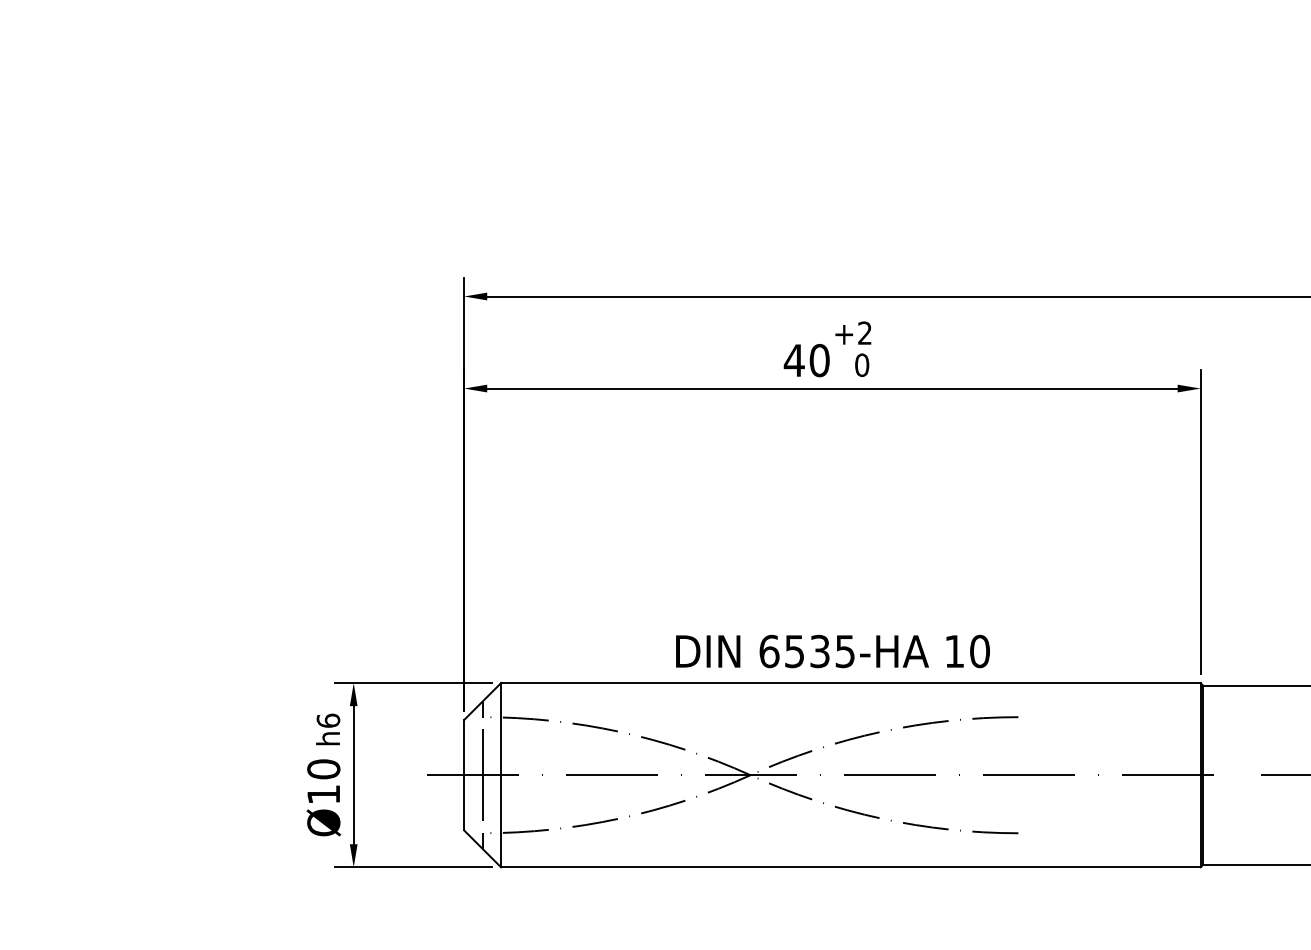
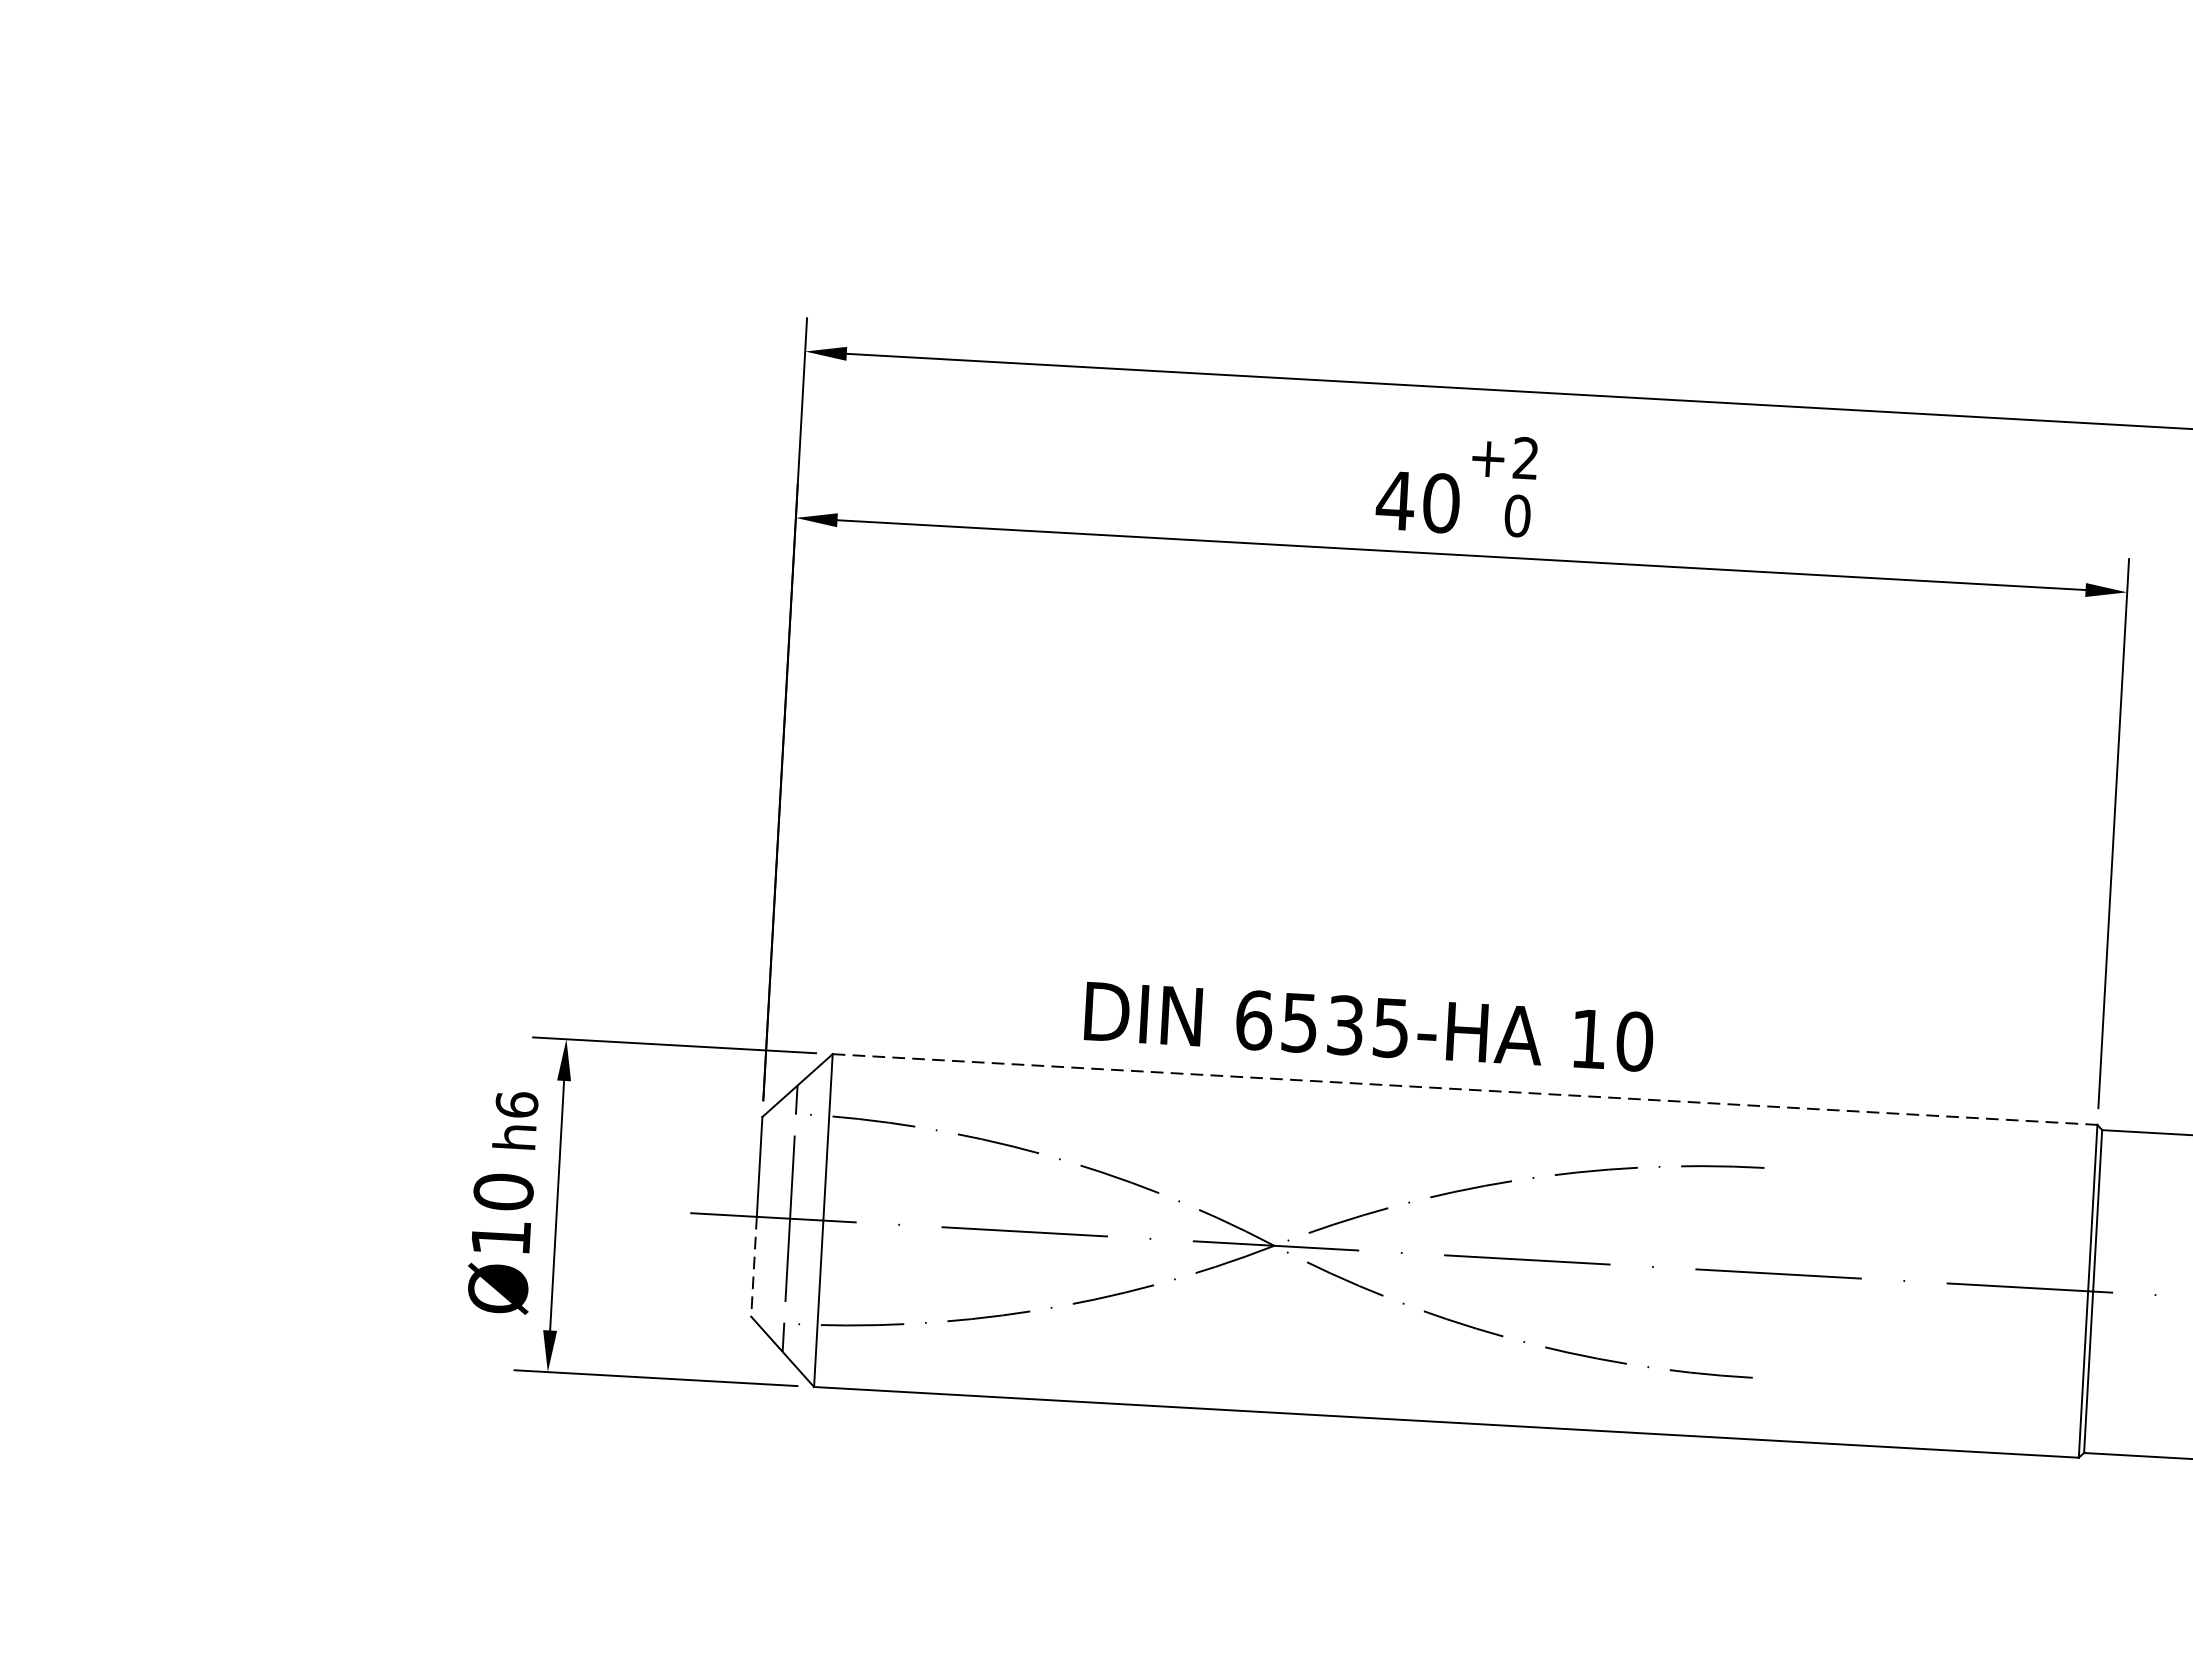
text: (832, 651) -> (1368, 1026), moved
line: (850, 683) -> (1464, 1090), solid -> dashed
line: (464, 802) -> (754, 1266), solid -> dashed

